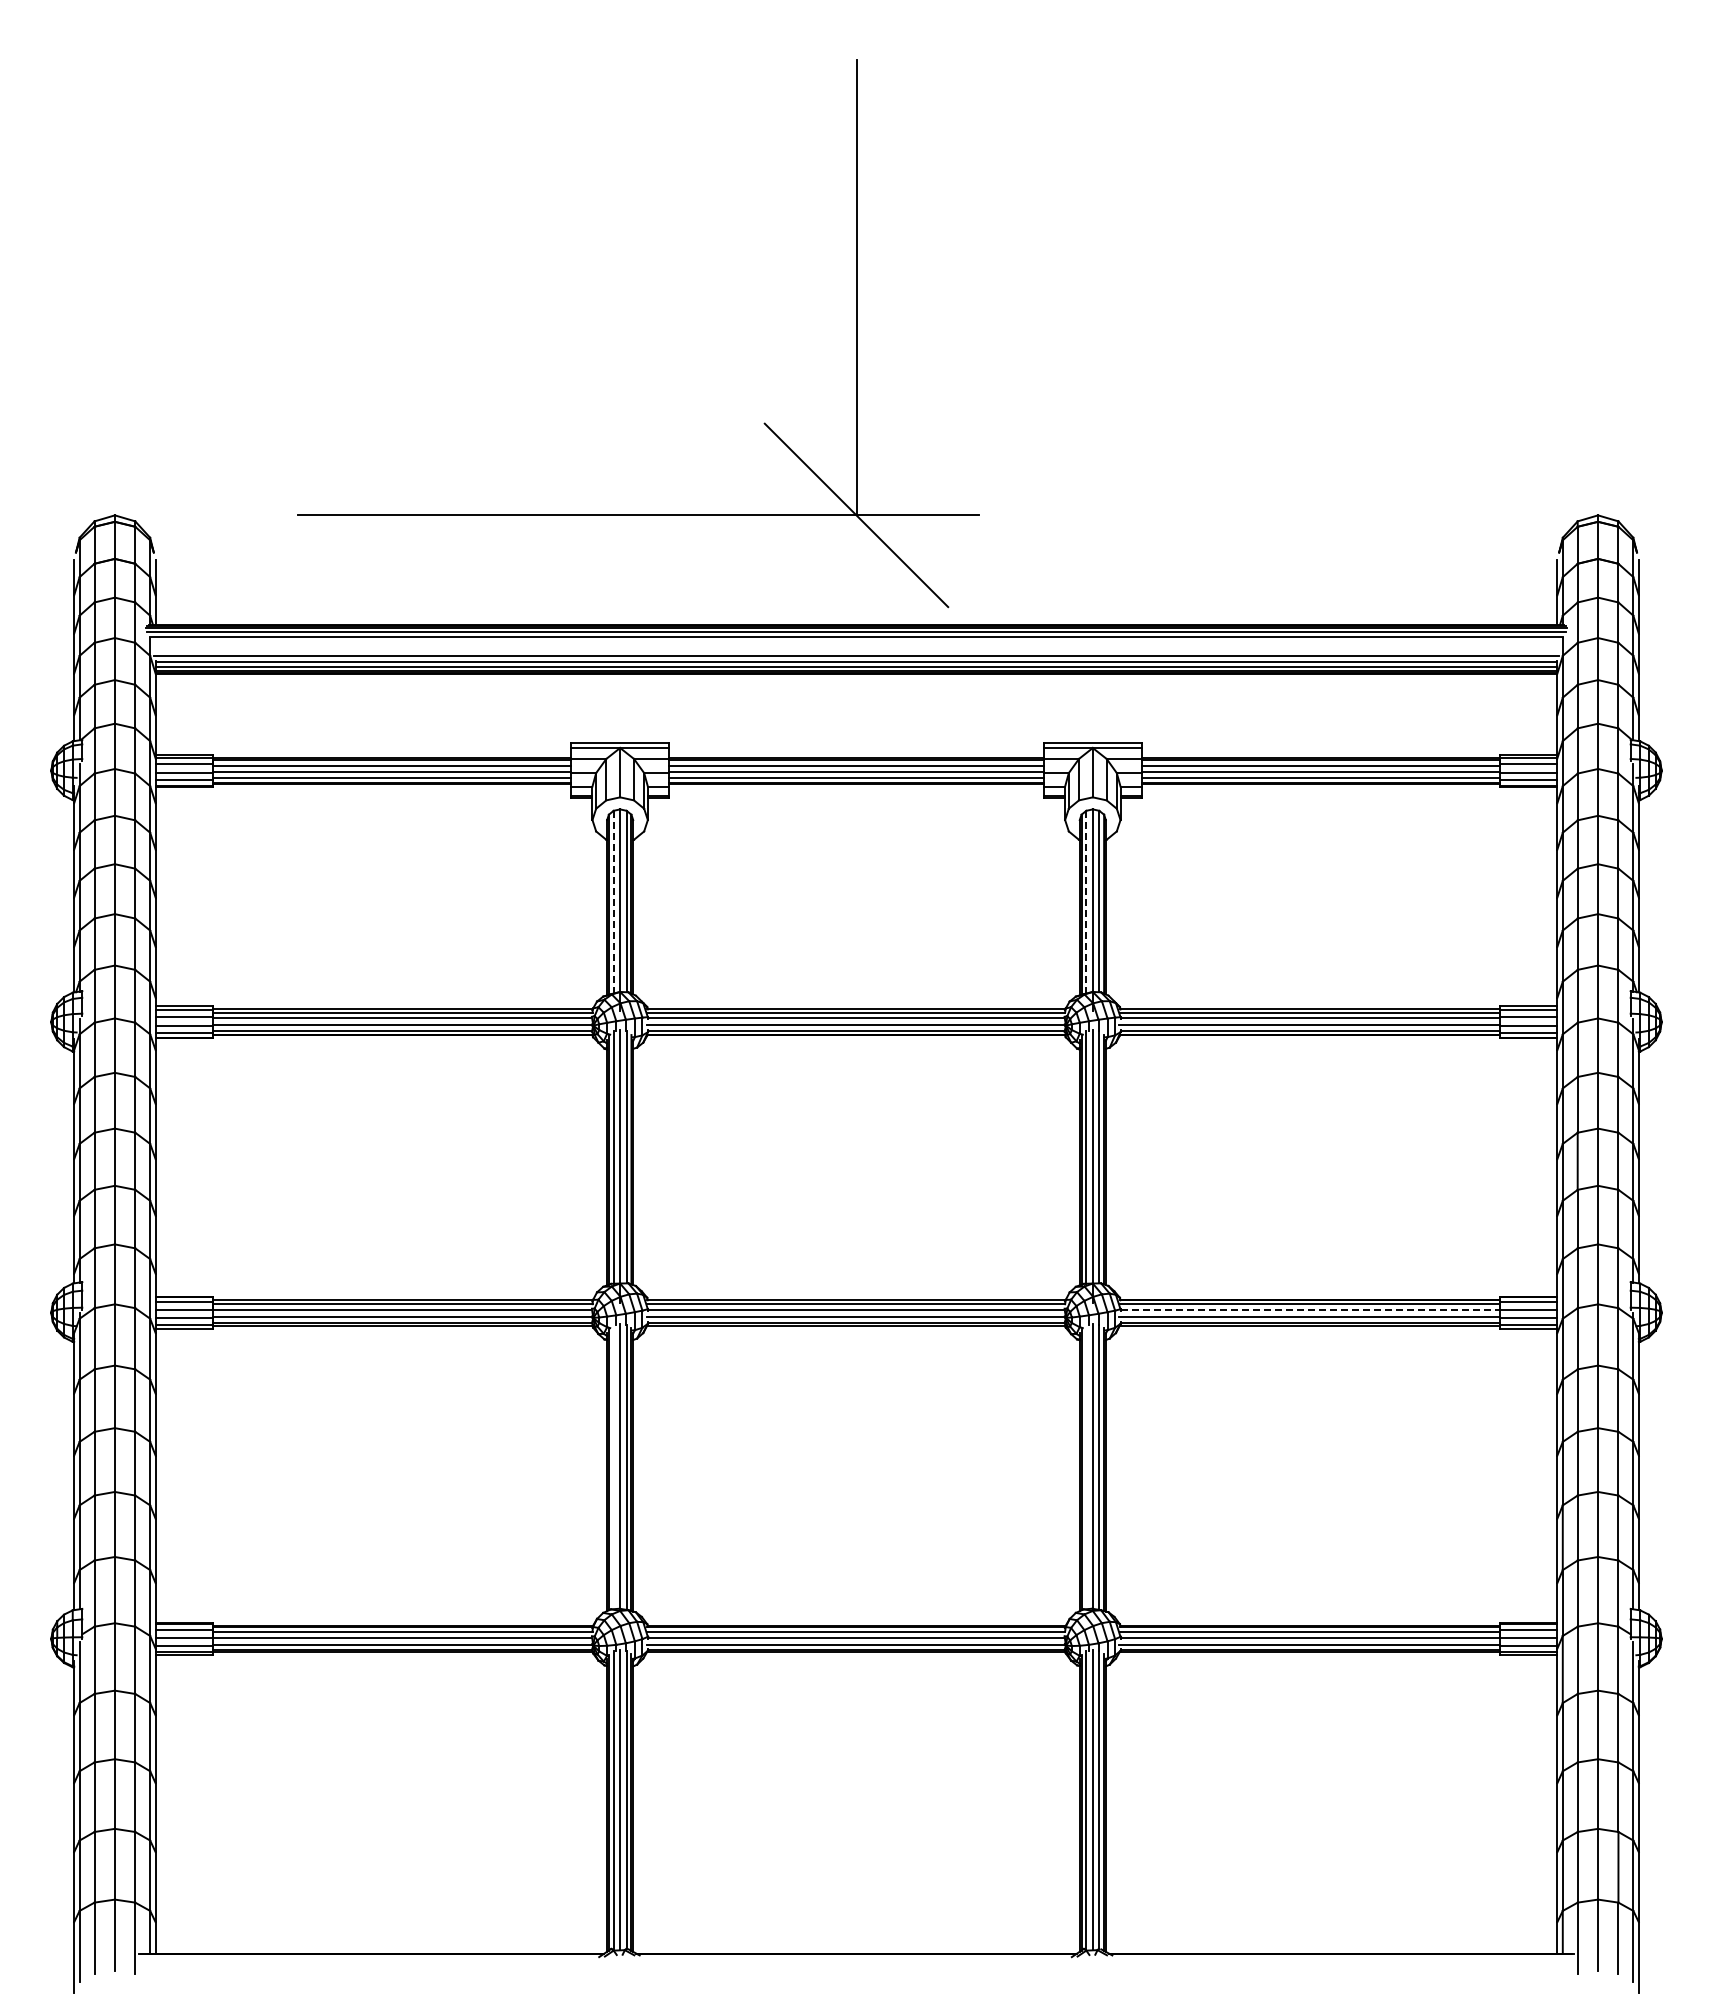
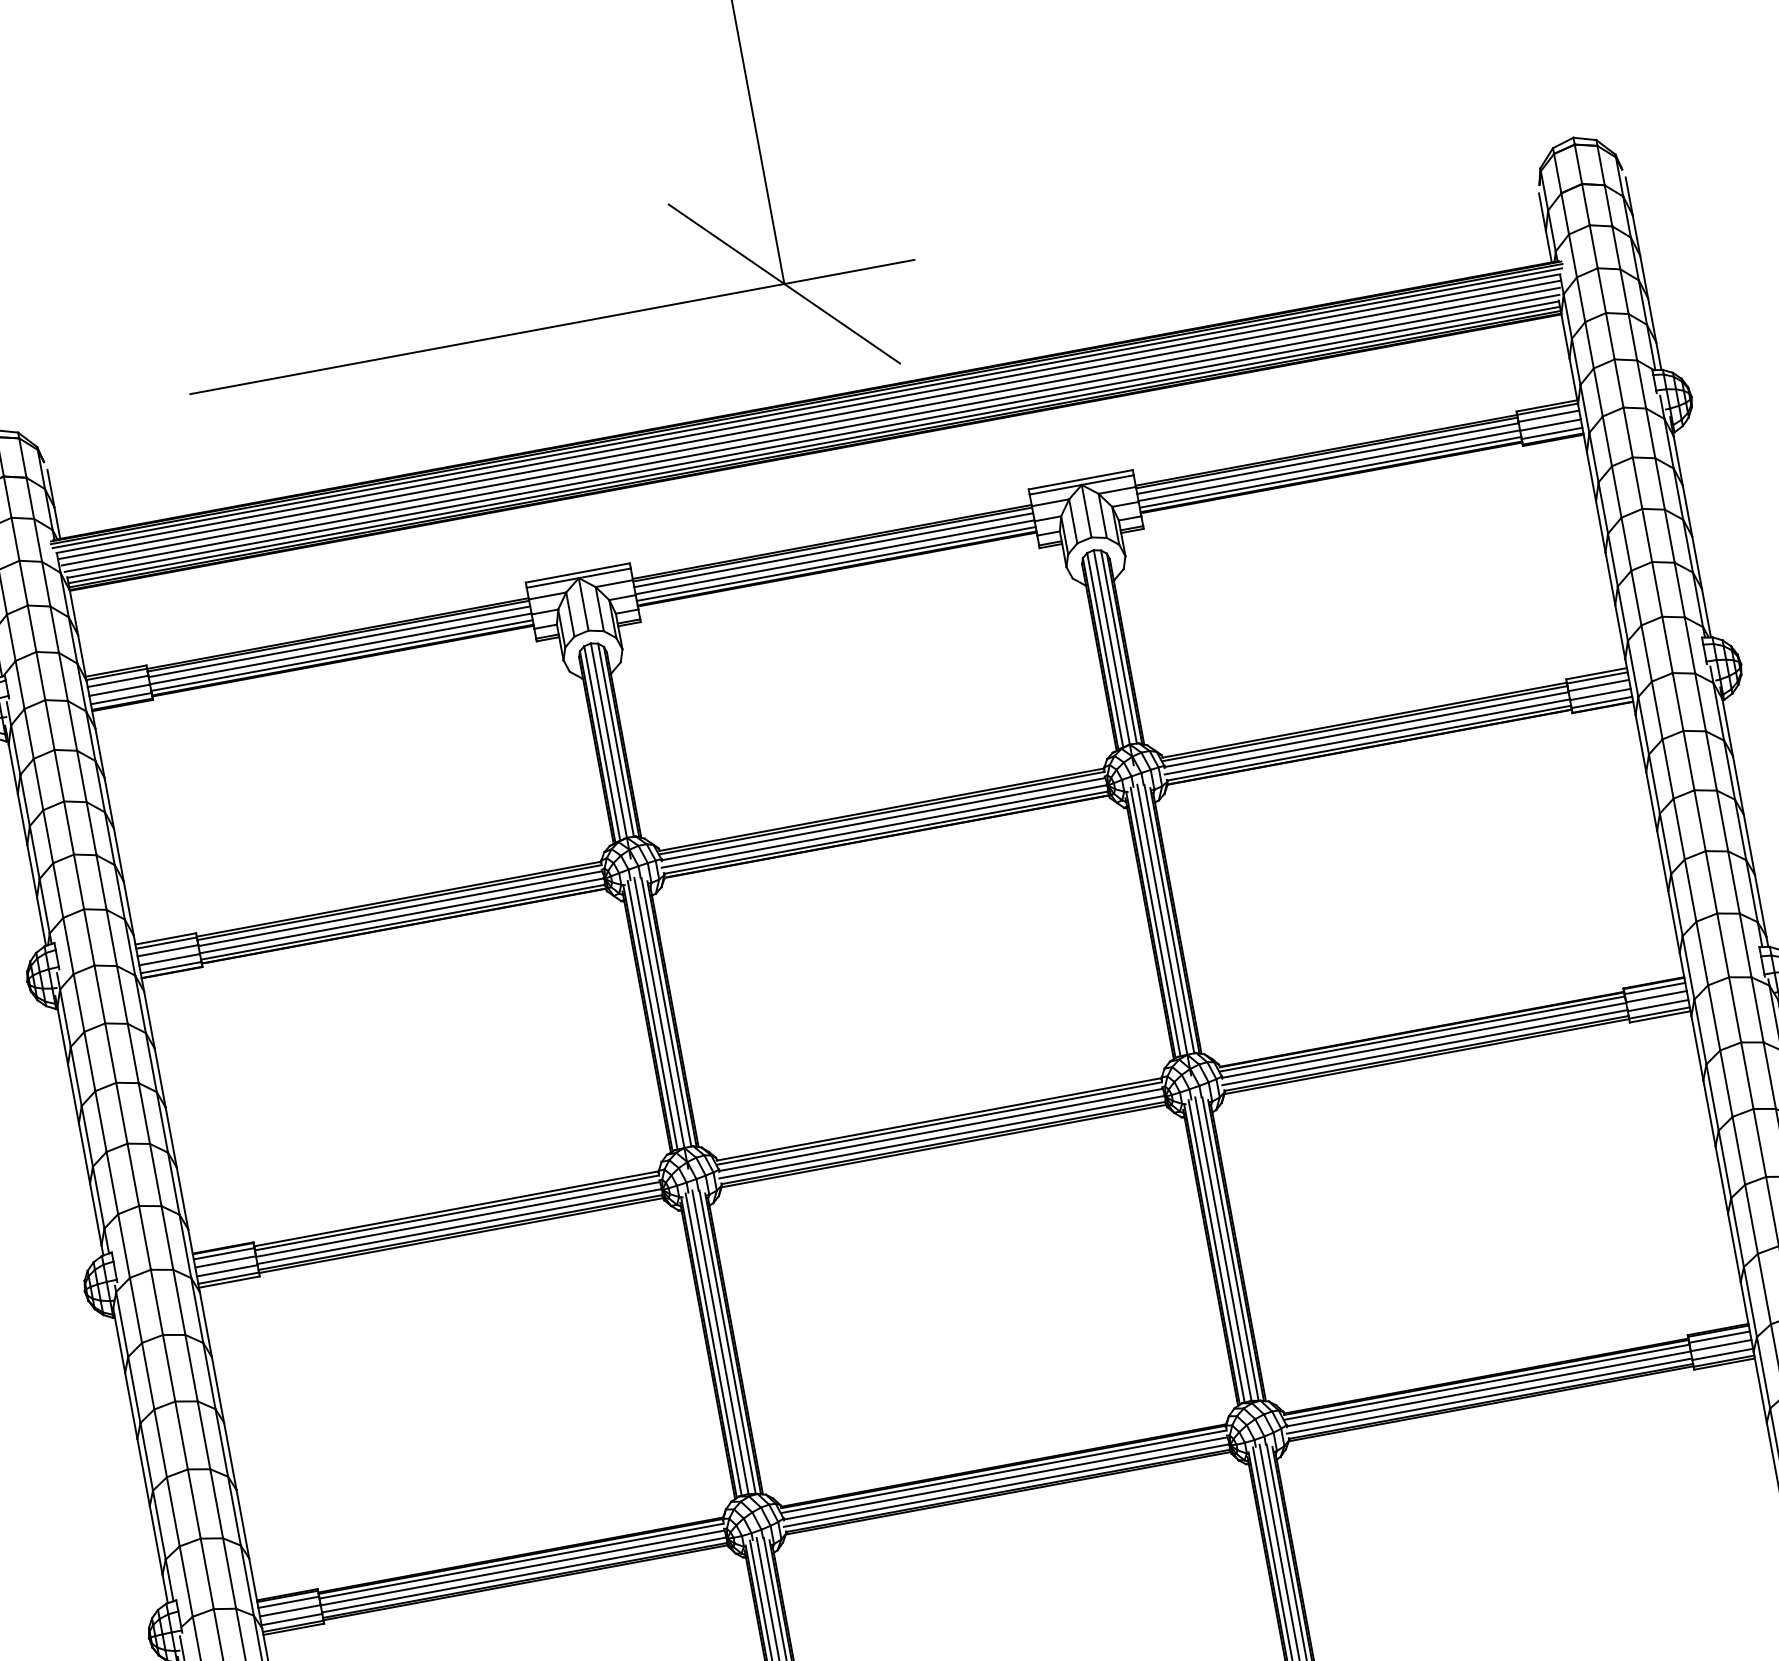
line: (856, 643) -> (809, 420), added
line: (856, 649) -> (810, 426), added
line: (613, 902) -> (602, 743), dashed -> solid
line: (1086, 902) -> (1105, 650), dashed -> solid
line: (1310, 1310) -> (1424, 1040), dashed -> solid
line: (613, 1467) -> (713, 1345), added
line: (1086, 1467) -> (1216, 1251), added

